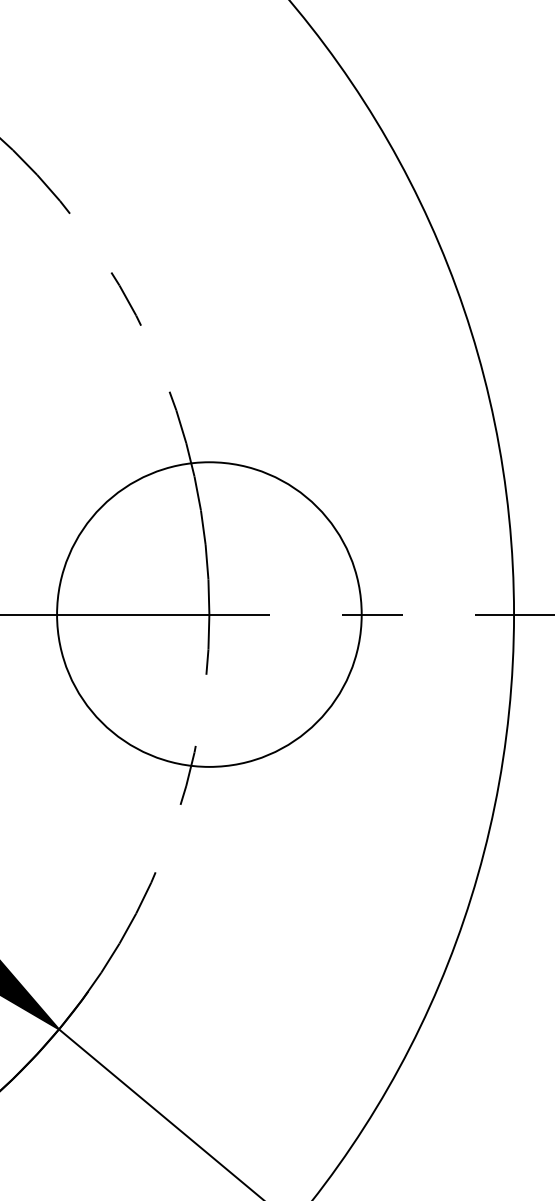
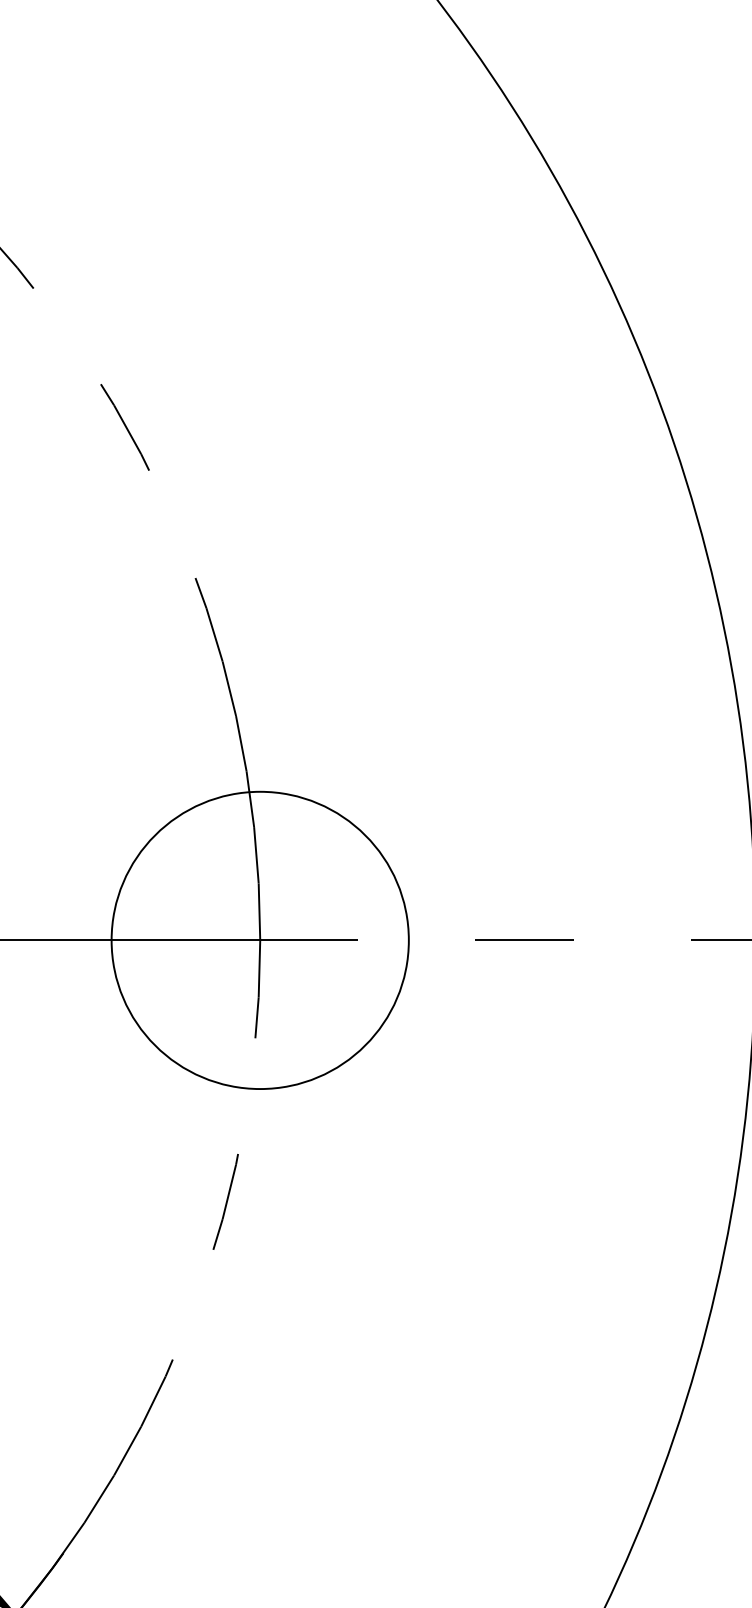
circle: (209, 614) -> (260, 940), size x0.6

